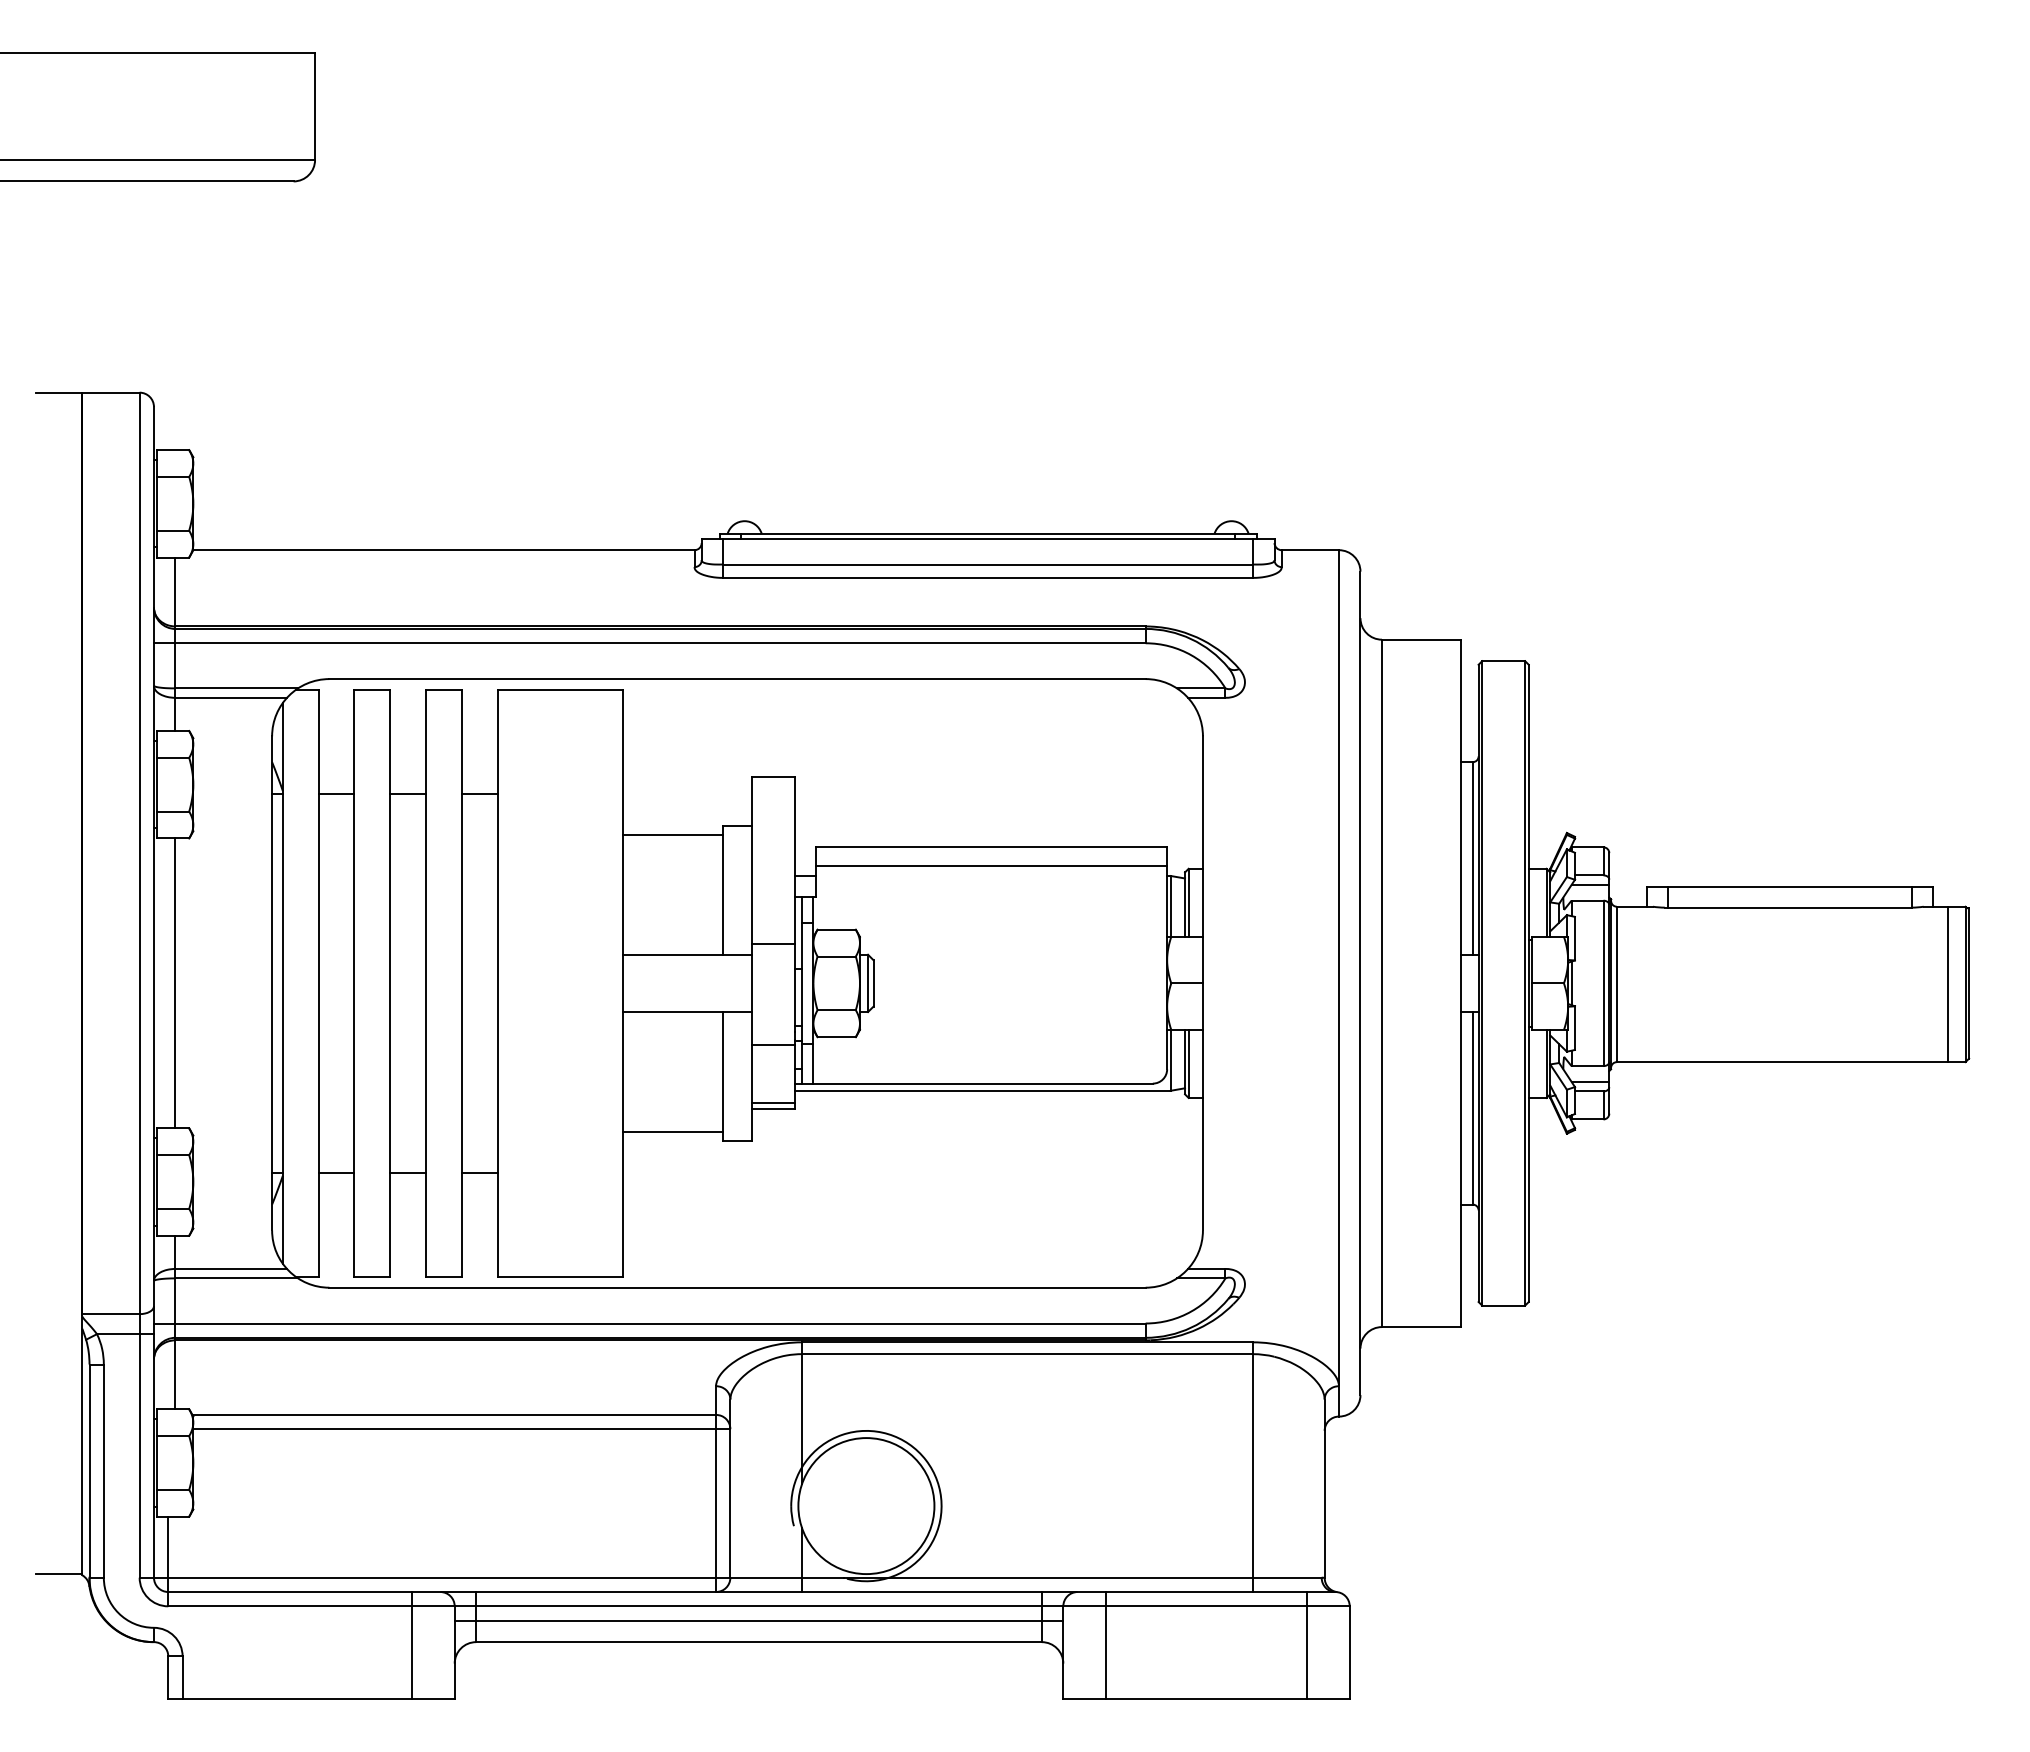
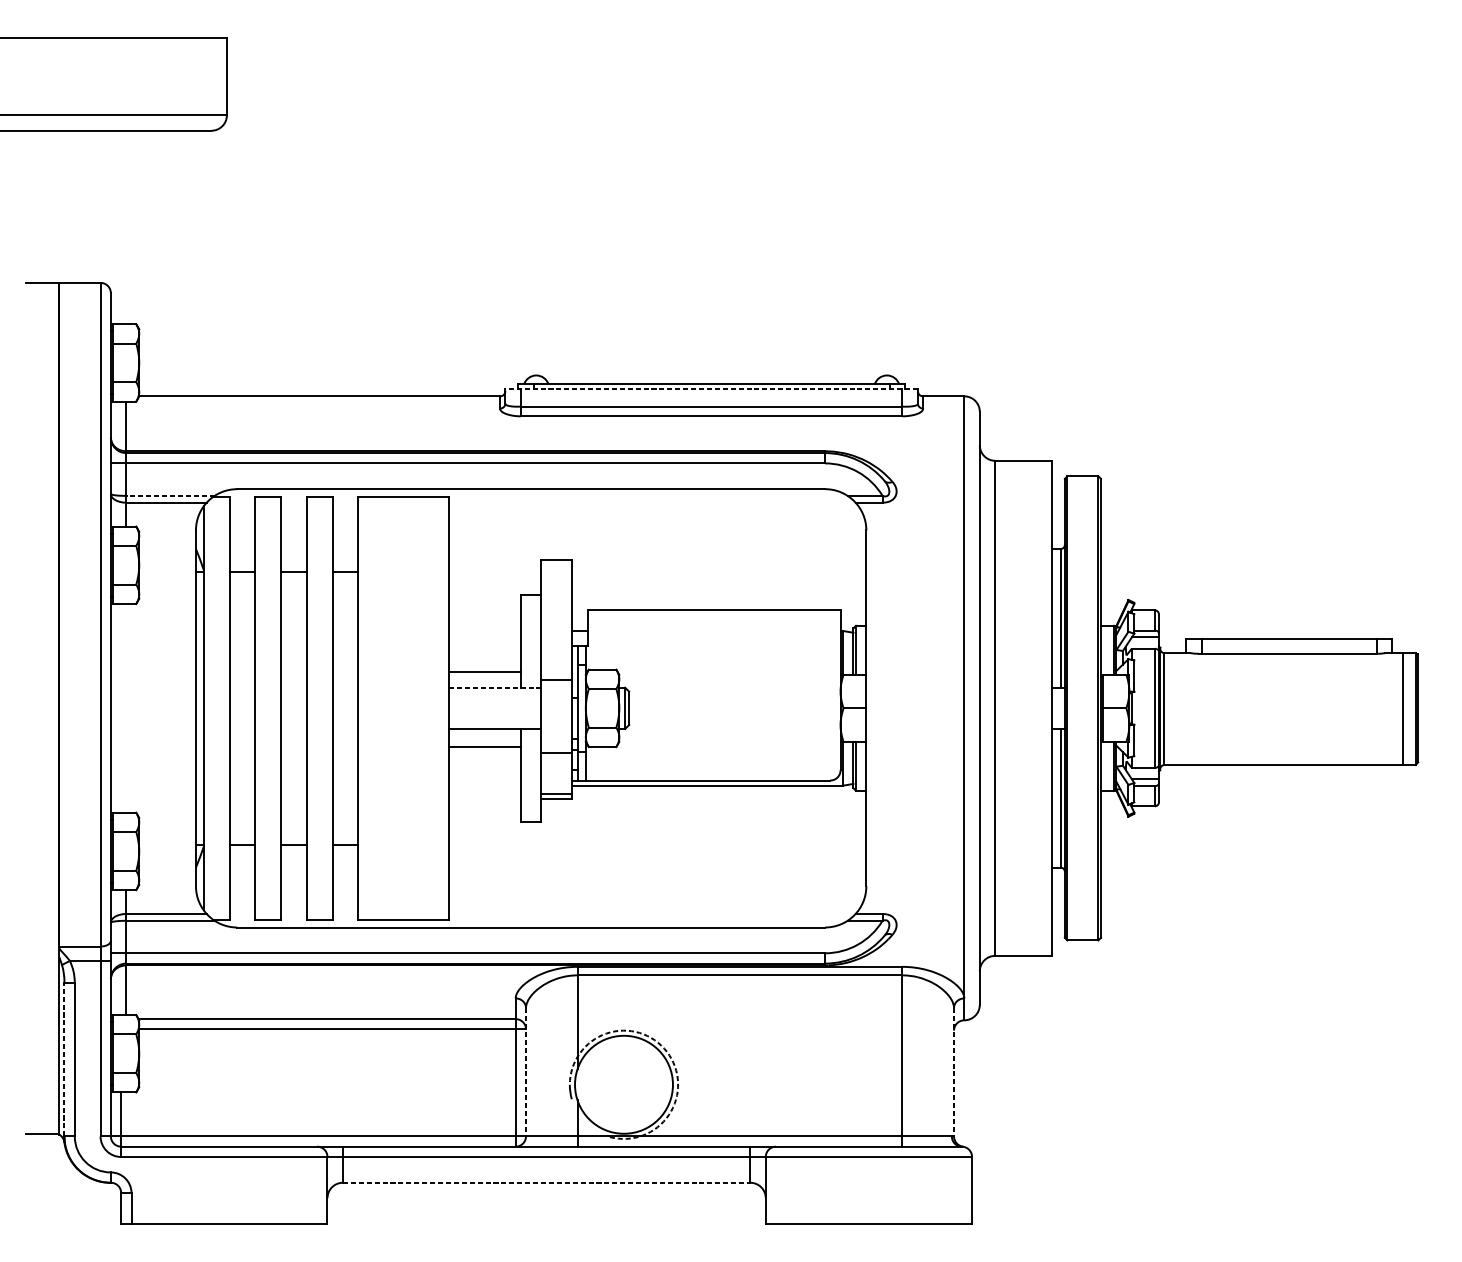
line: (987, 539) -> (711, 388), solid -> dashed
line: (236, 688) -> (170, 495), solid -> dashed
line: (672, 834) -> (484, 671), moved
line: (991, 865) -> (714, 623), removed
line: (686, 954) -> (494, 687), solid -> dashed
line: (175, 983) -> (126, 708), removed
line: (672, 1131) -> (484, 746), moved
arc: (926, 1460) -> (667, 1051), solid -> dashed
line: (89, 1471) -> (64, 1059), solid -> dashed
line: (730, 1489) -> (526, 1072), solid -> dashed
line: (1324, 1489) -> (953, 1072), solid -> dashed
line: (758, 1620) -> (546, 1167), removed
line: (759, 1642) -> (546, 1183), solid -> dashed
line: (411, 1645) -> (296, 1185), removed
line: (1106, 1645) -> (796, 1185), removed
line: (1306, 1645) -> (940, 1185), removed

